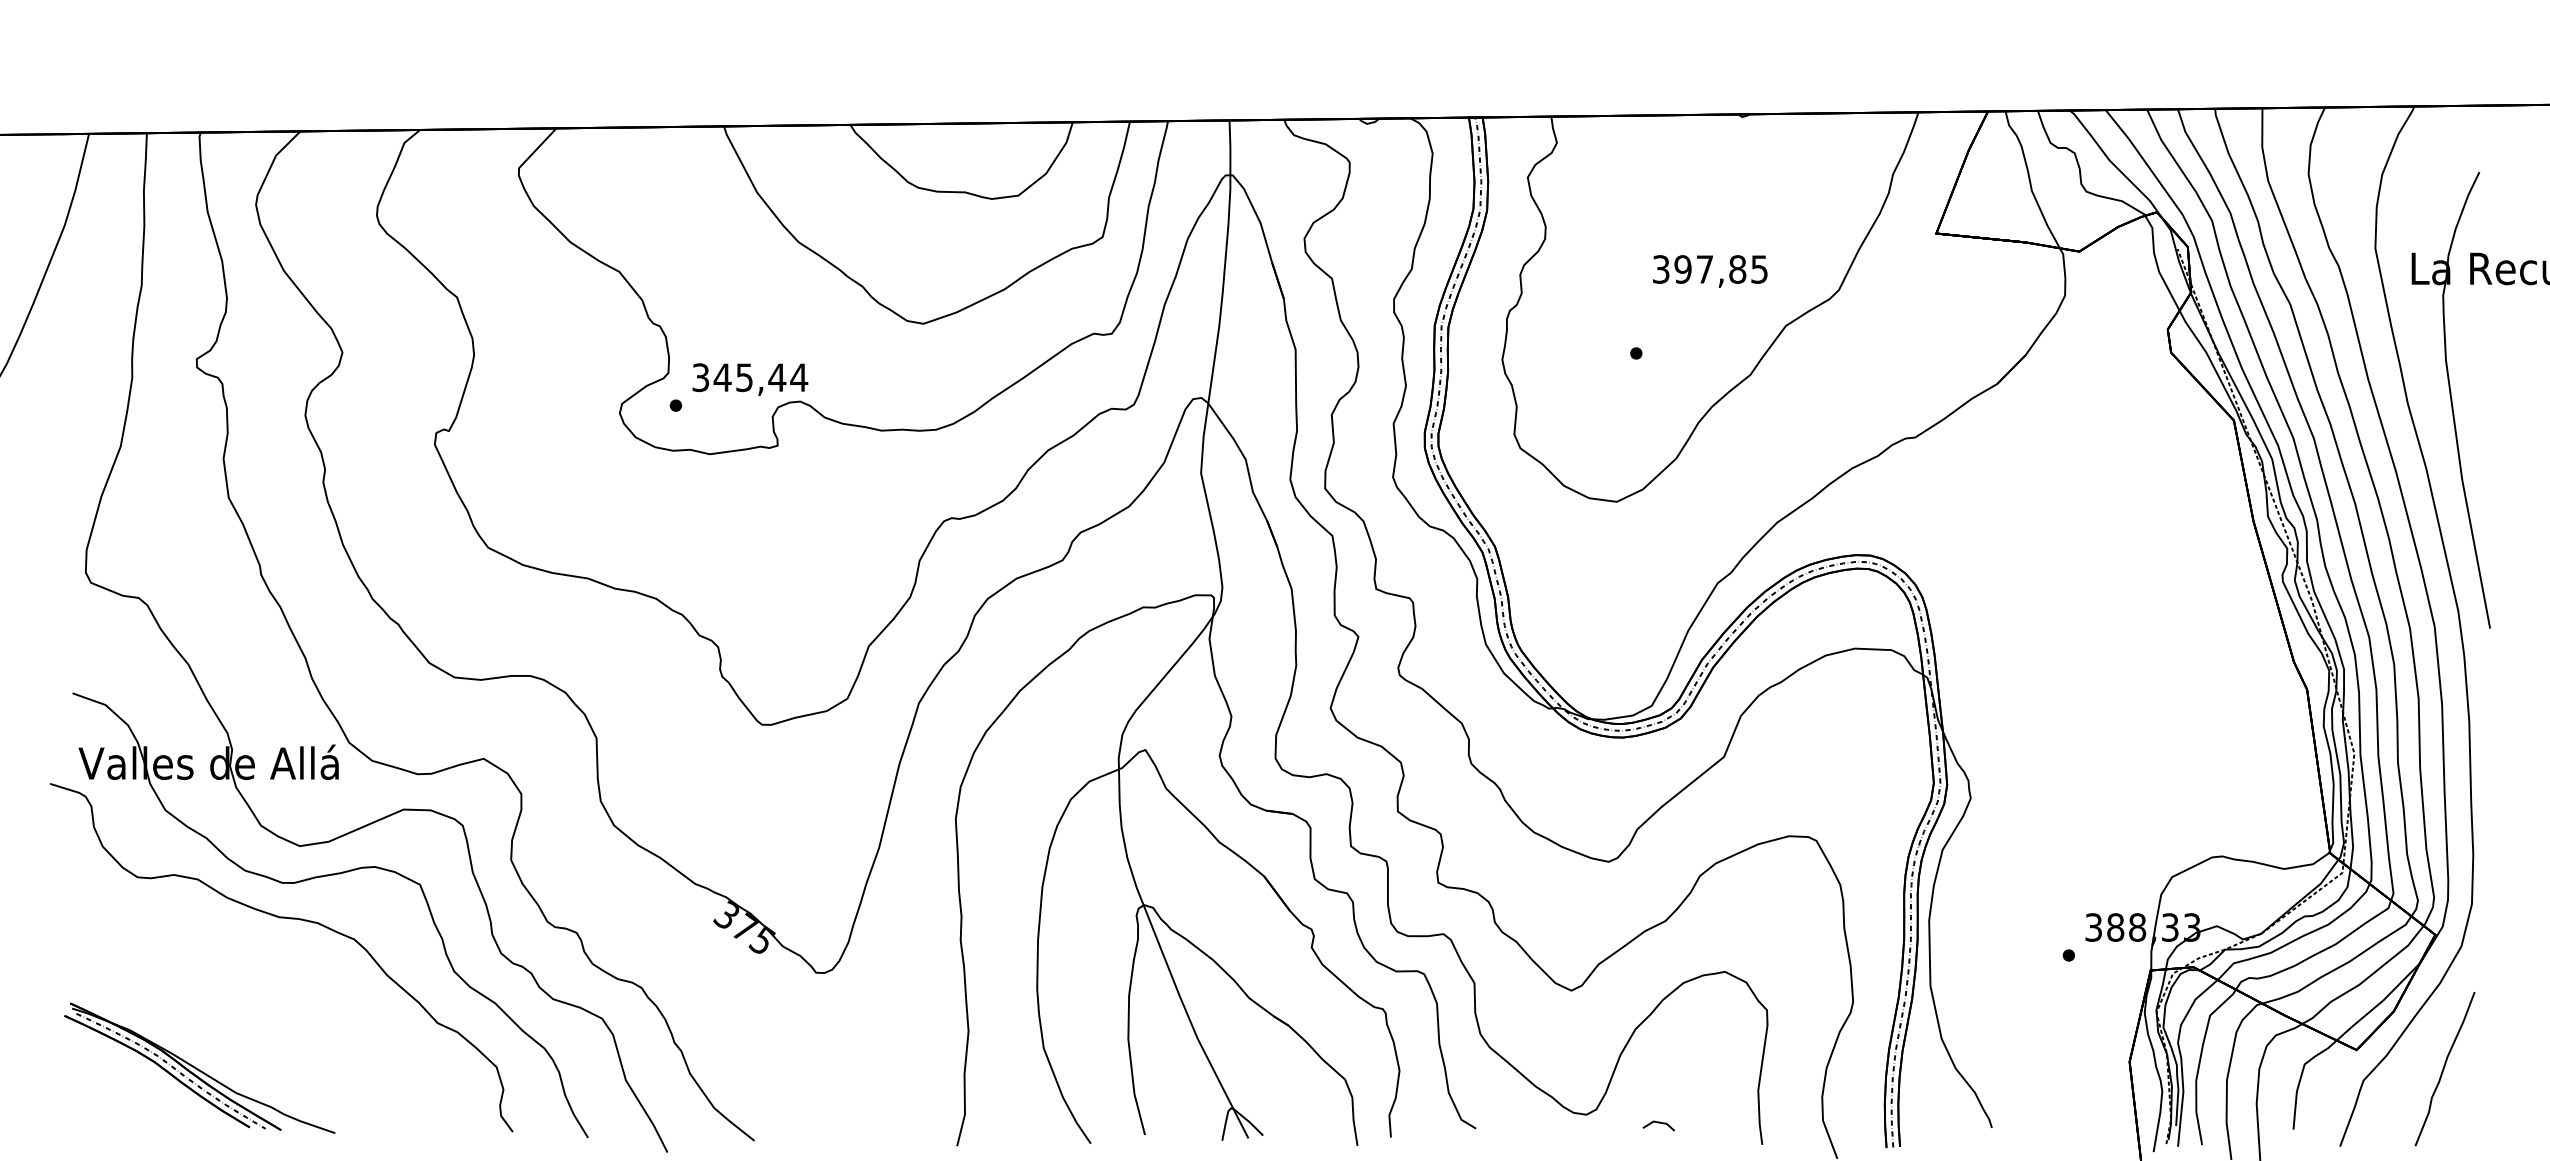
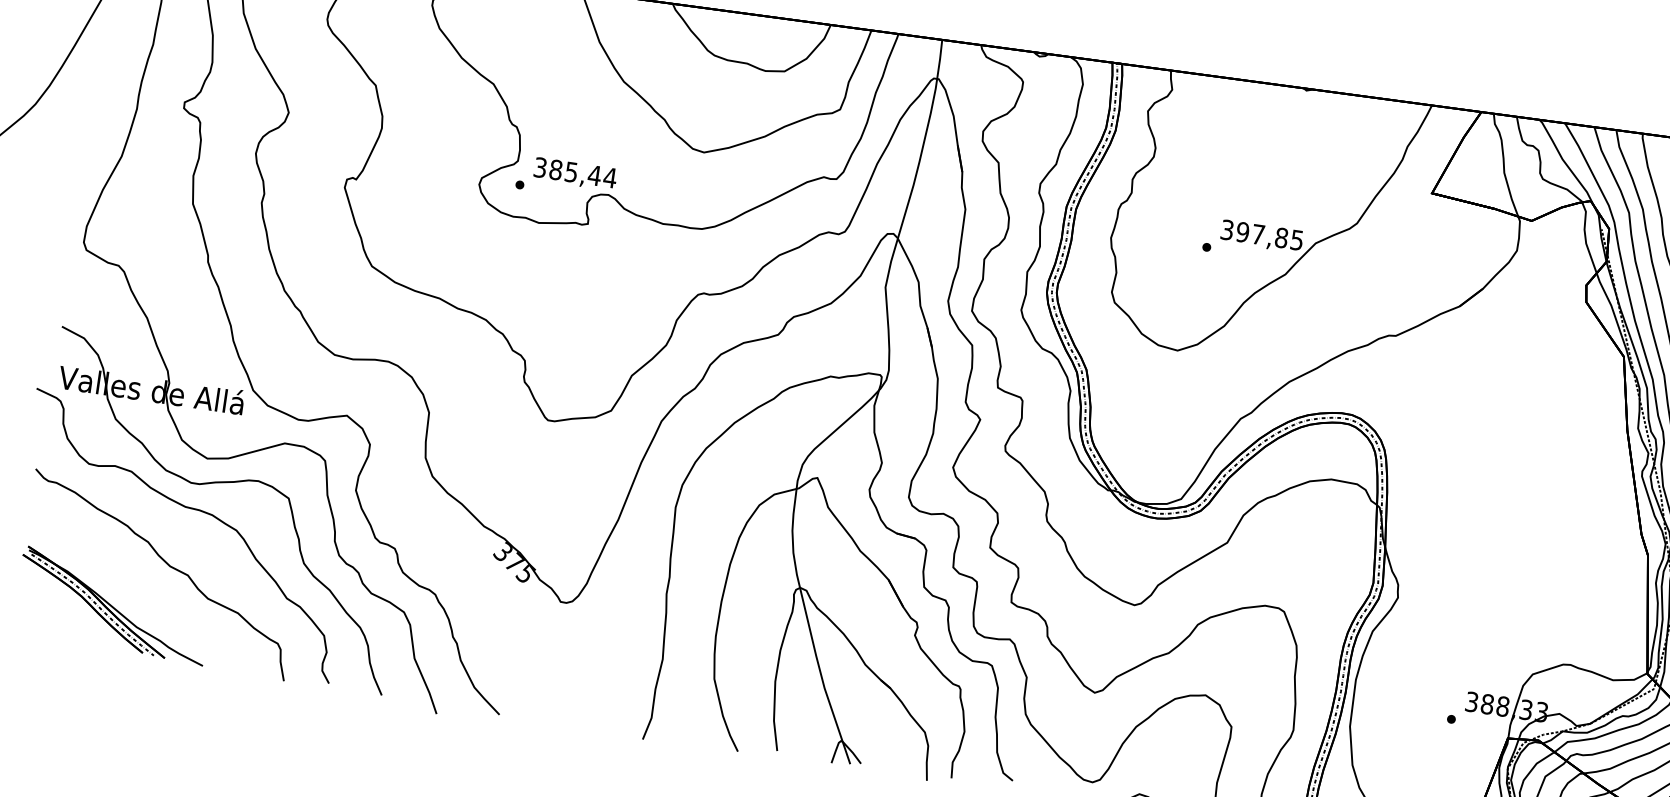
text: (1710, 271) -> (1262, 236), moved
text: (722, 377) -> (555, 169), 345,44 -> 385,44
curve: (268, 1002) -> (169, 566), added

